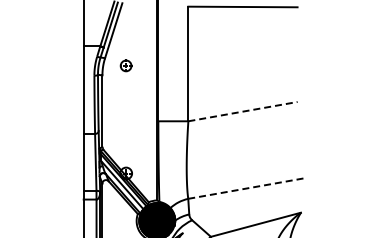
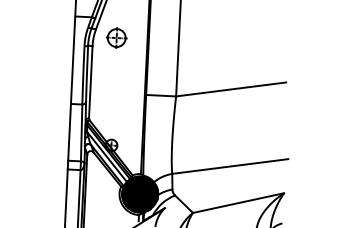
part: (125, 65) -> (116, 37), size x1.67
line: (243, 111) -> (231, 89), dashed -> solid
line: (245, 188) -> (229, 166), dashed -> solid

